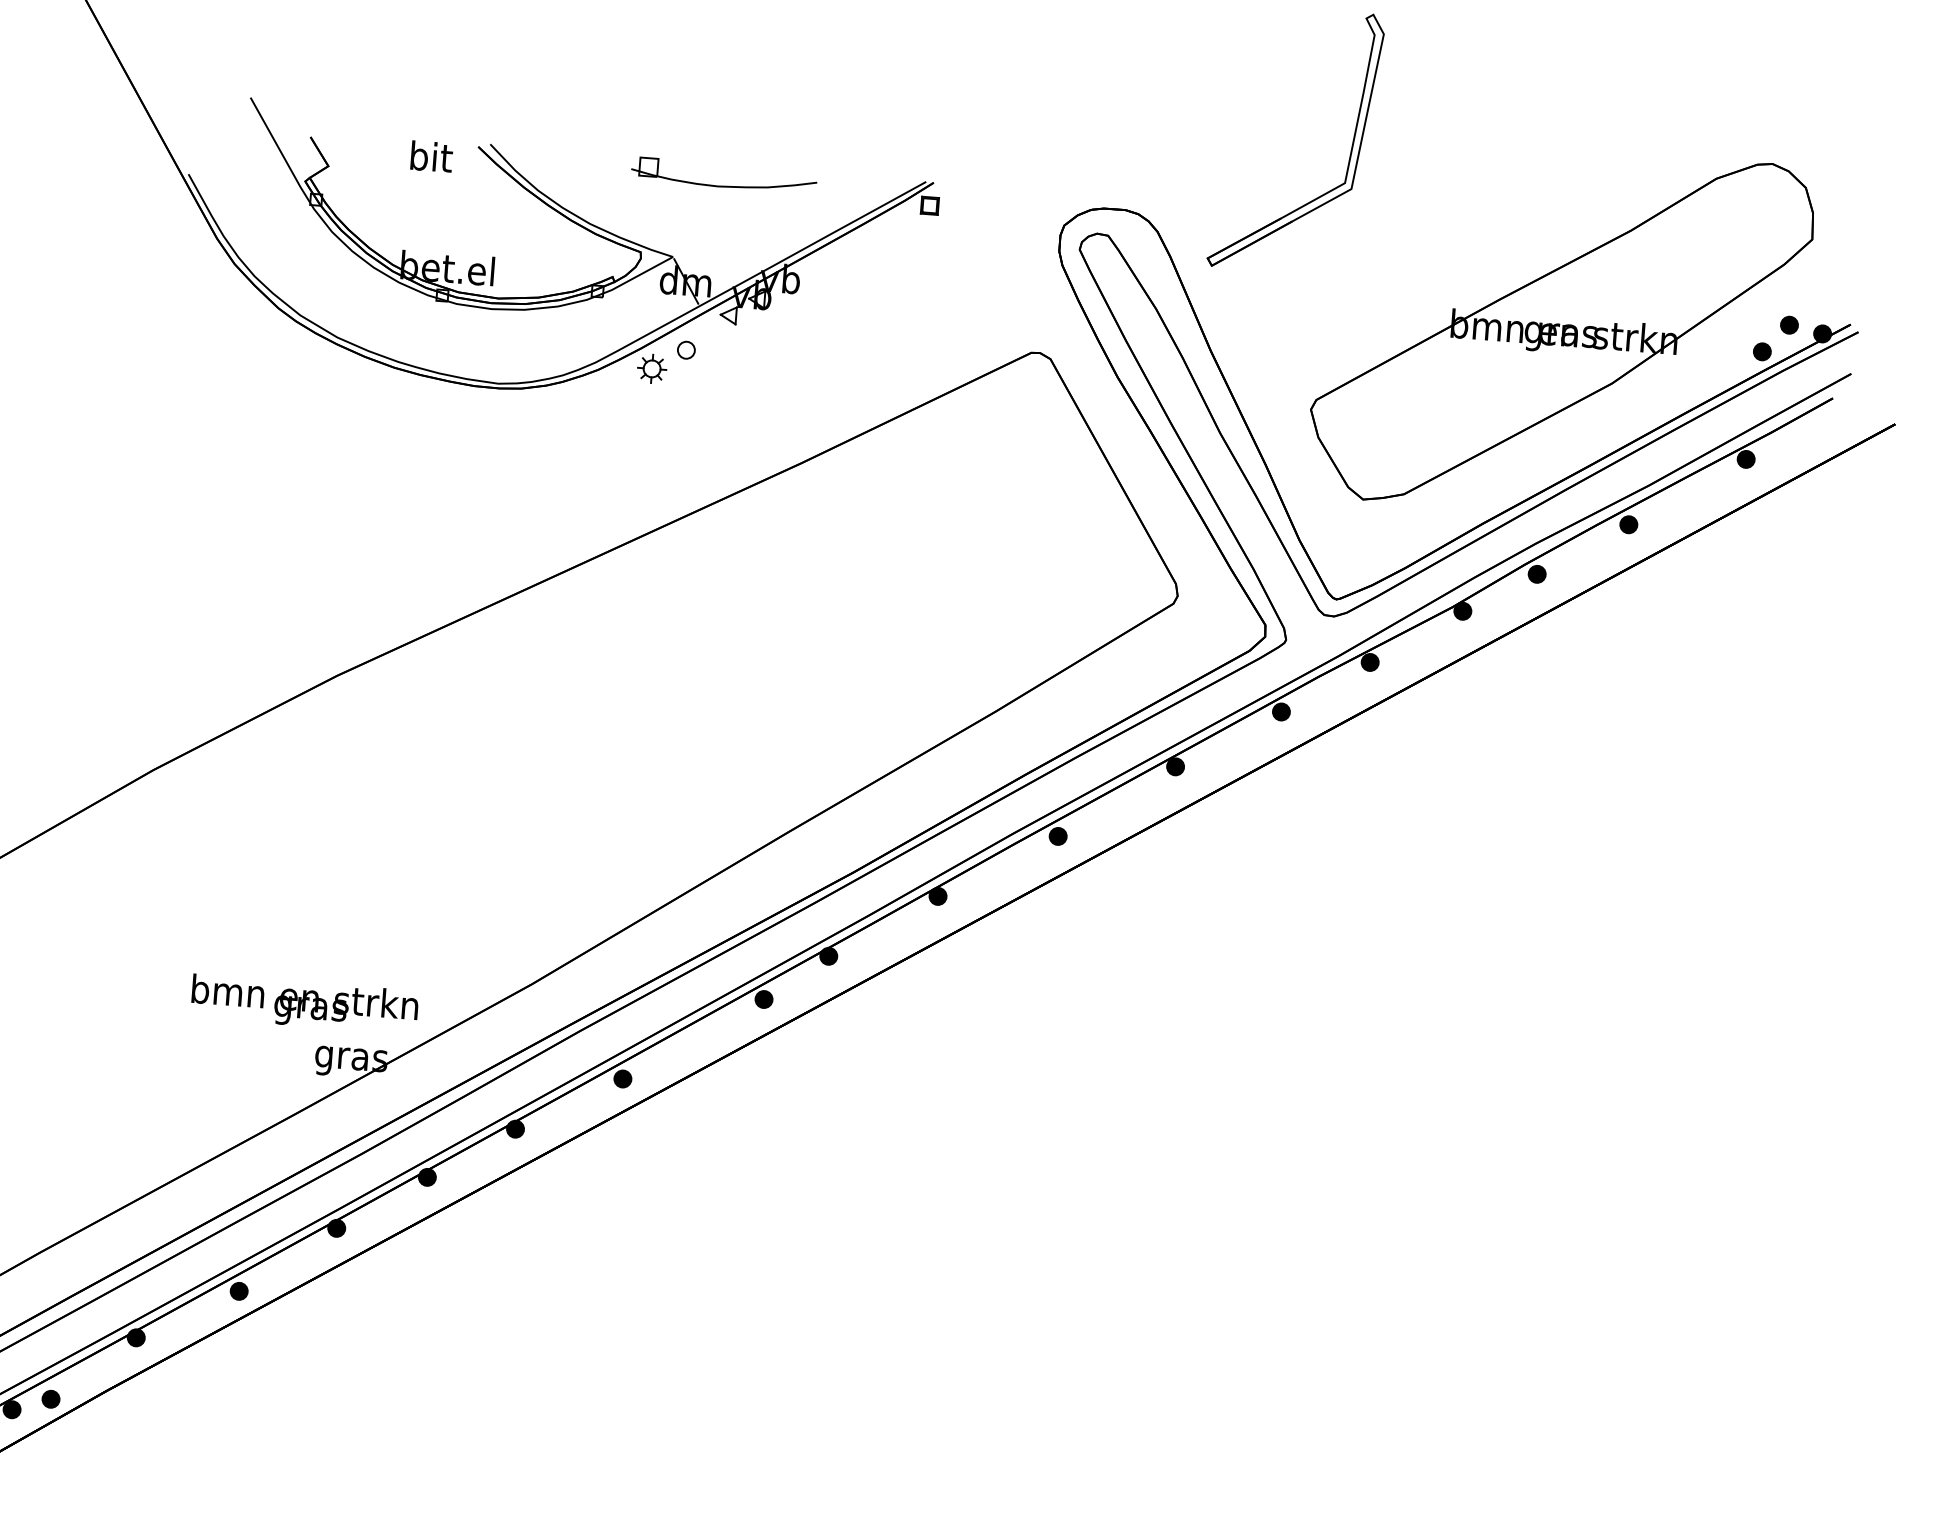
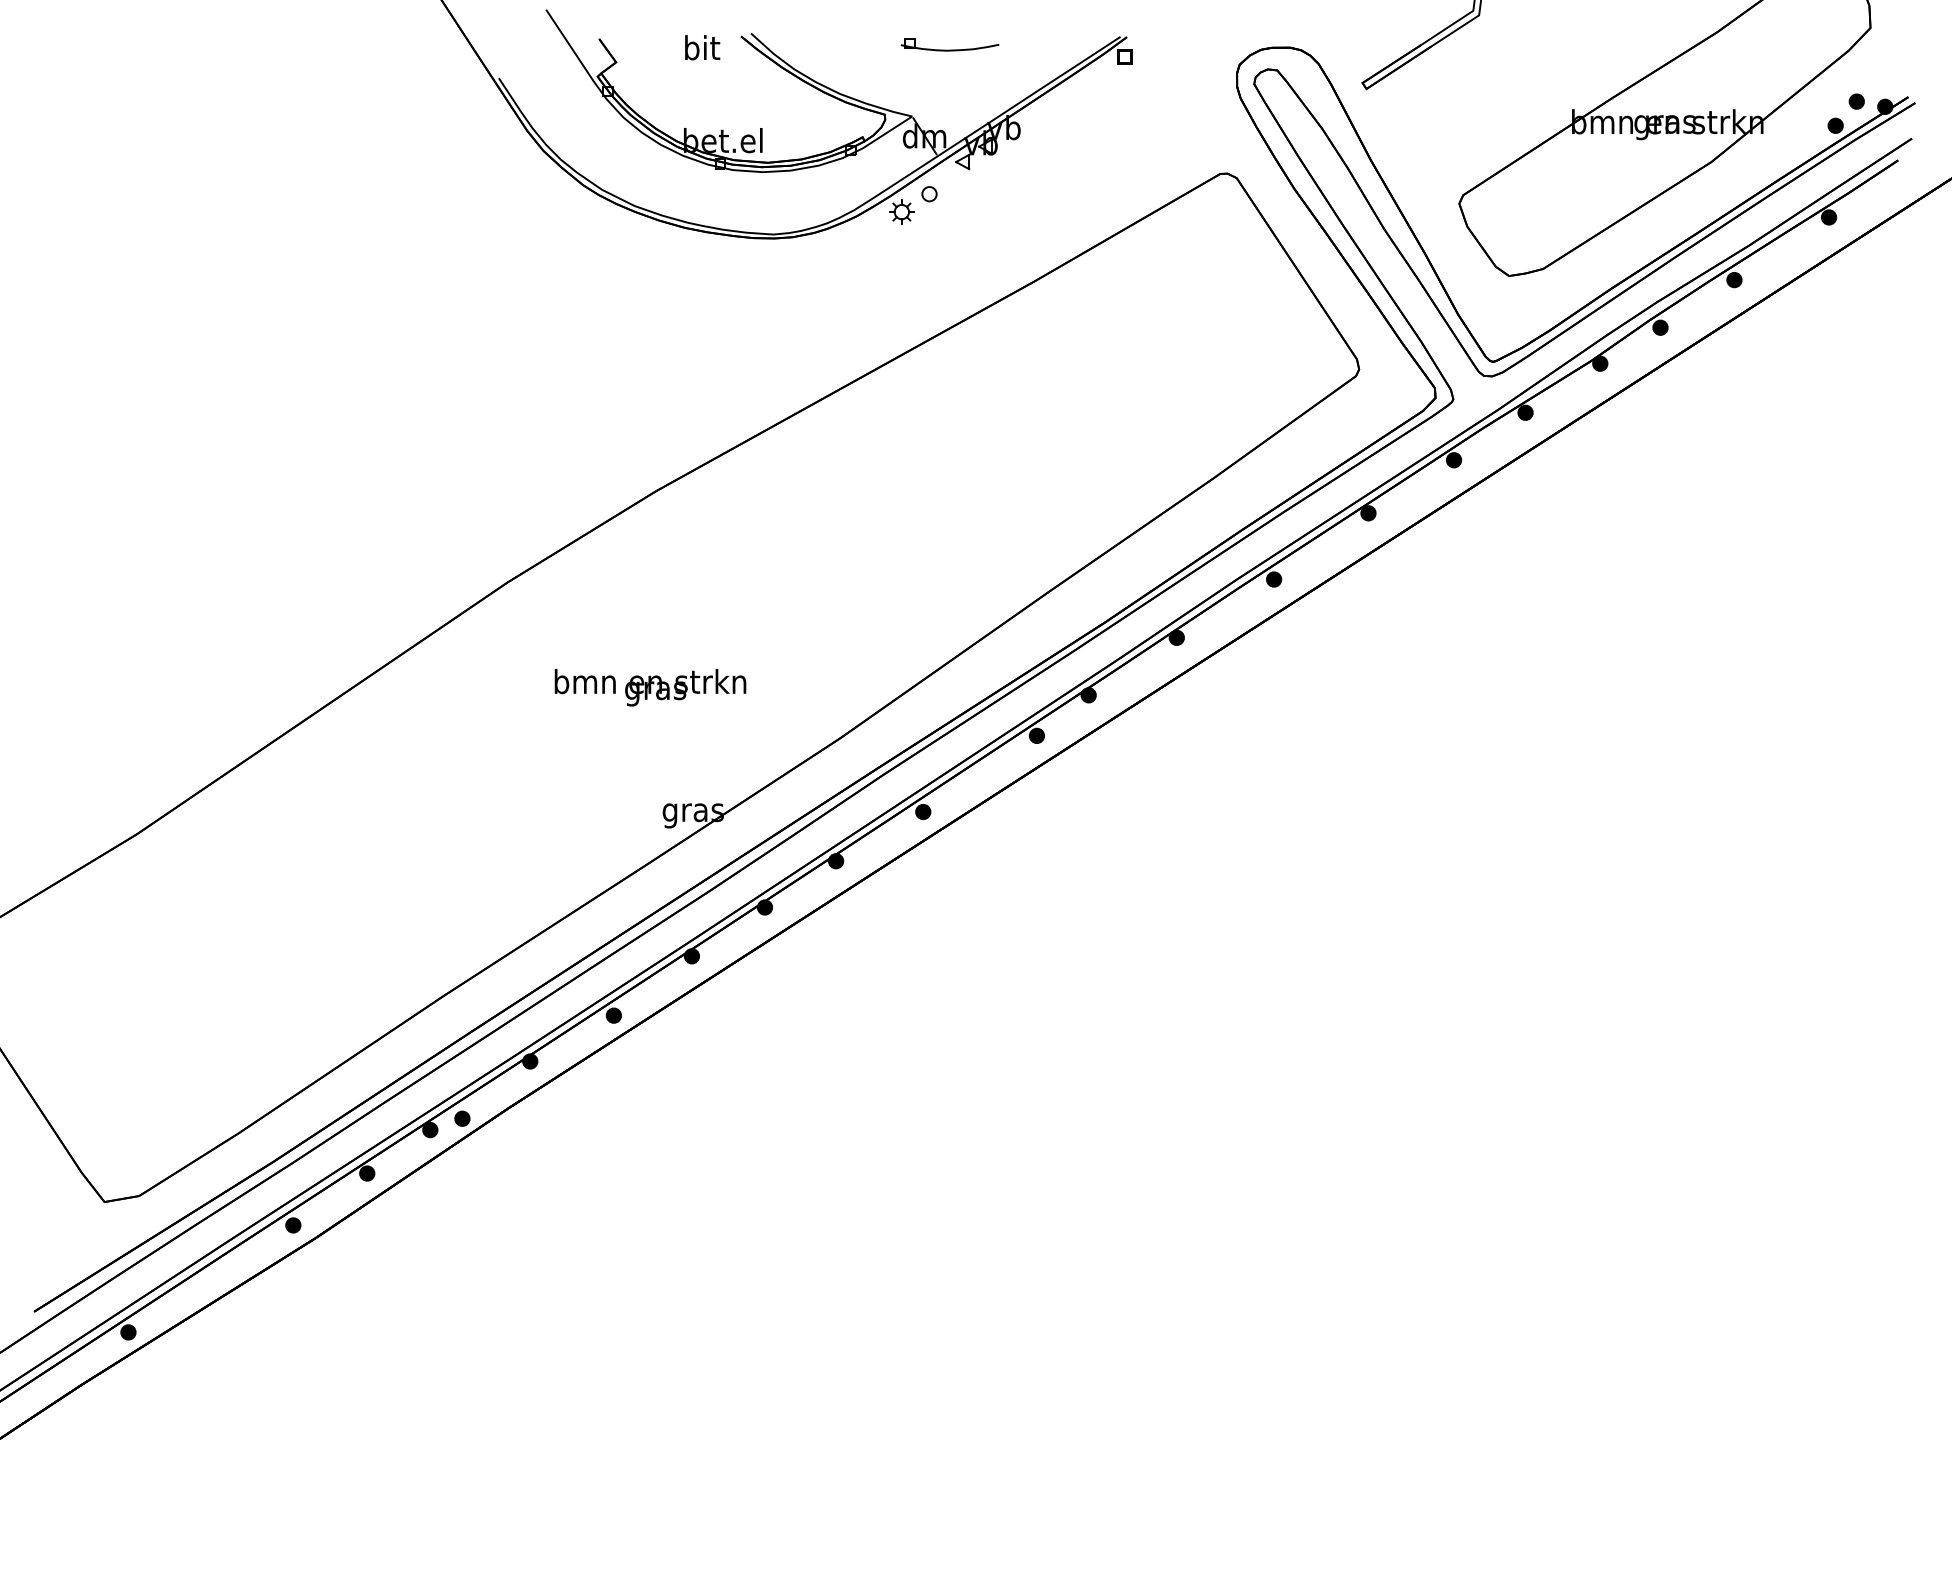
part: (723, 175) -> (949, 44), size x0.62
text: (304, 1004) -> (650, 687), moved

